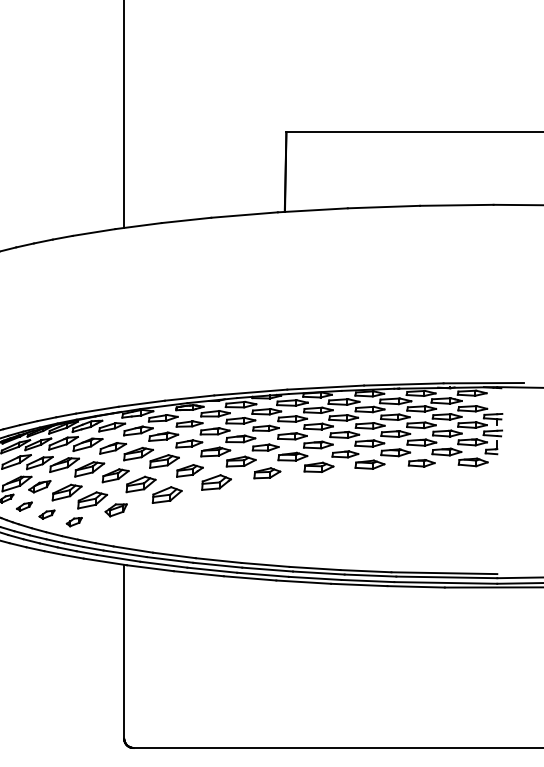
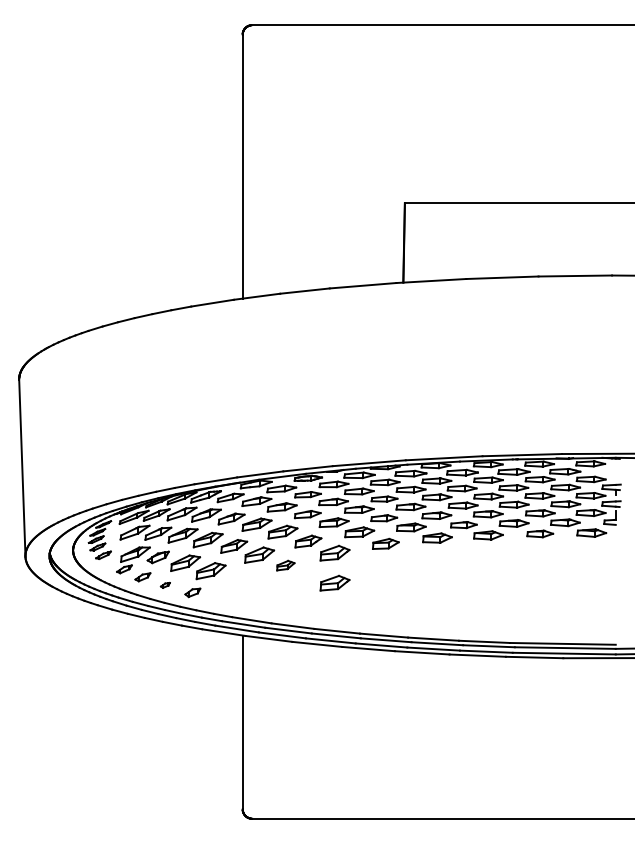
part: (167, 494) -> (285, 565), size x0.6
part: (116, 510) -> (234, 581), removed
part: (216, 511) -> (334, 582), added
part: (47, 514) -> (165, 585), size x0.6

